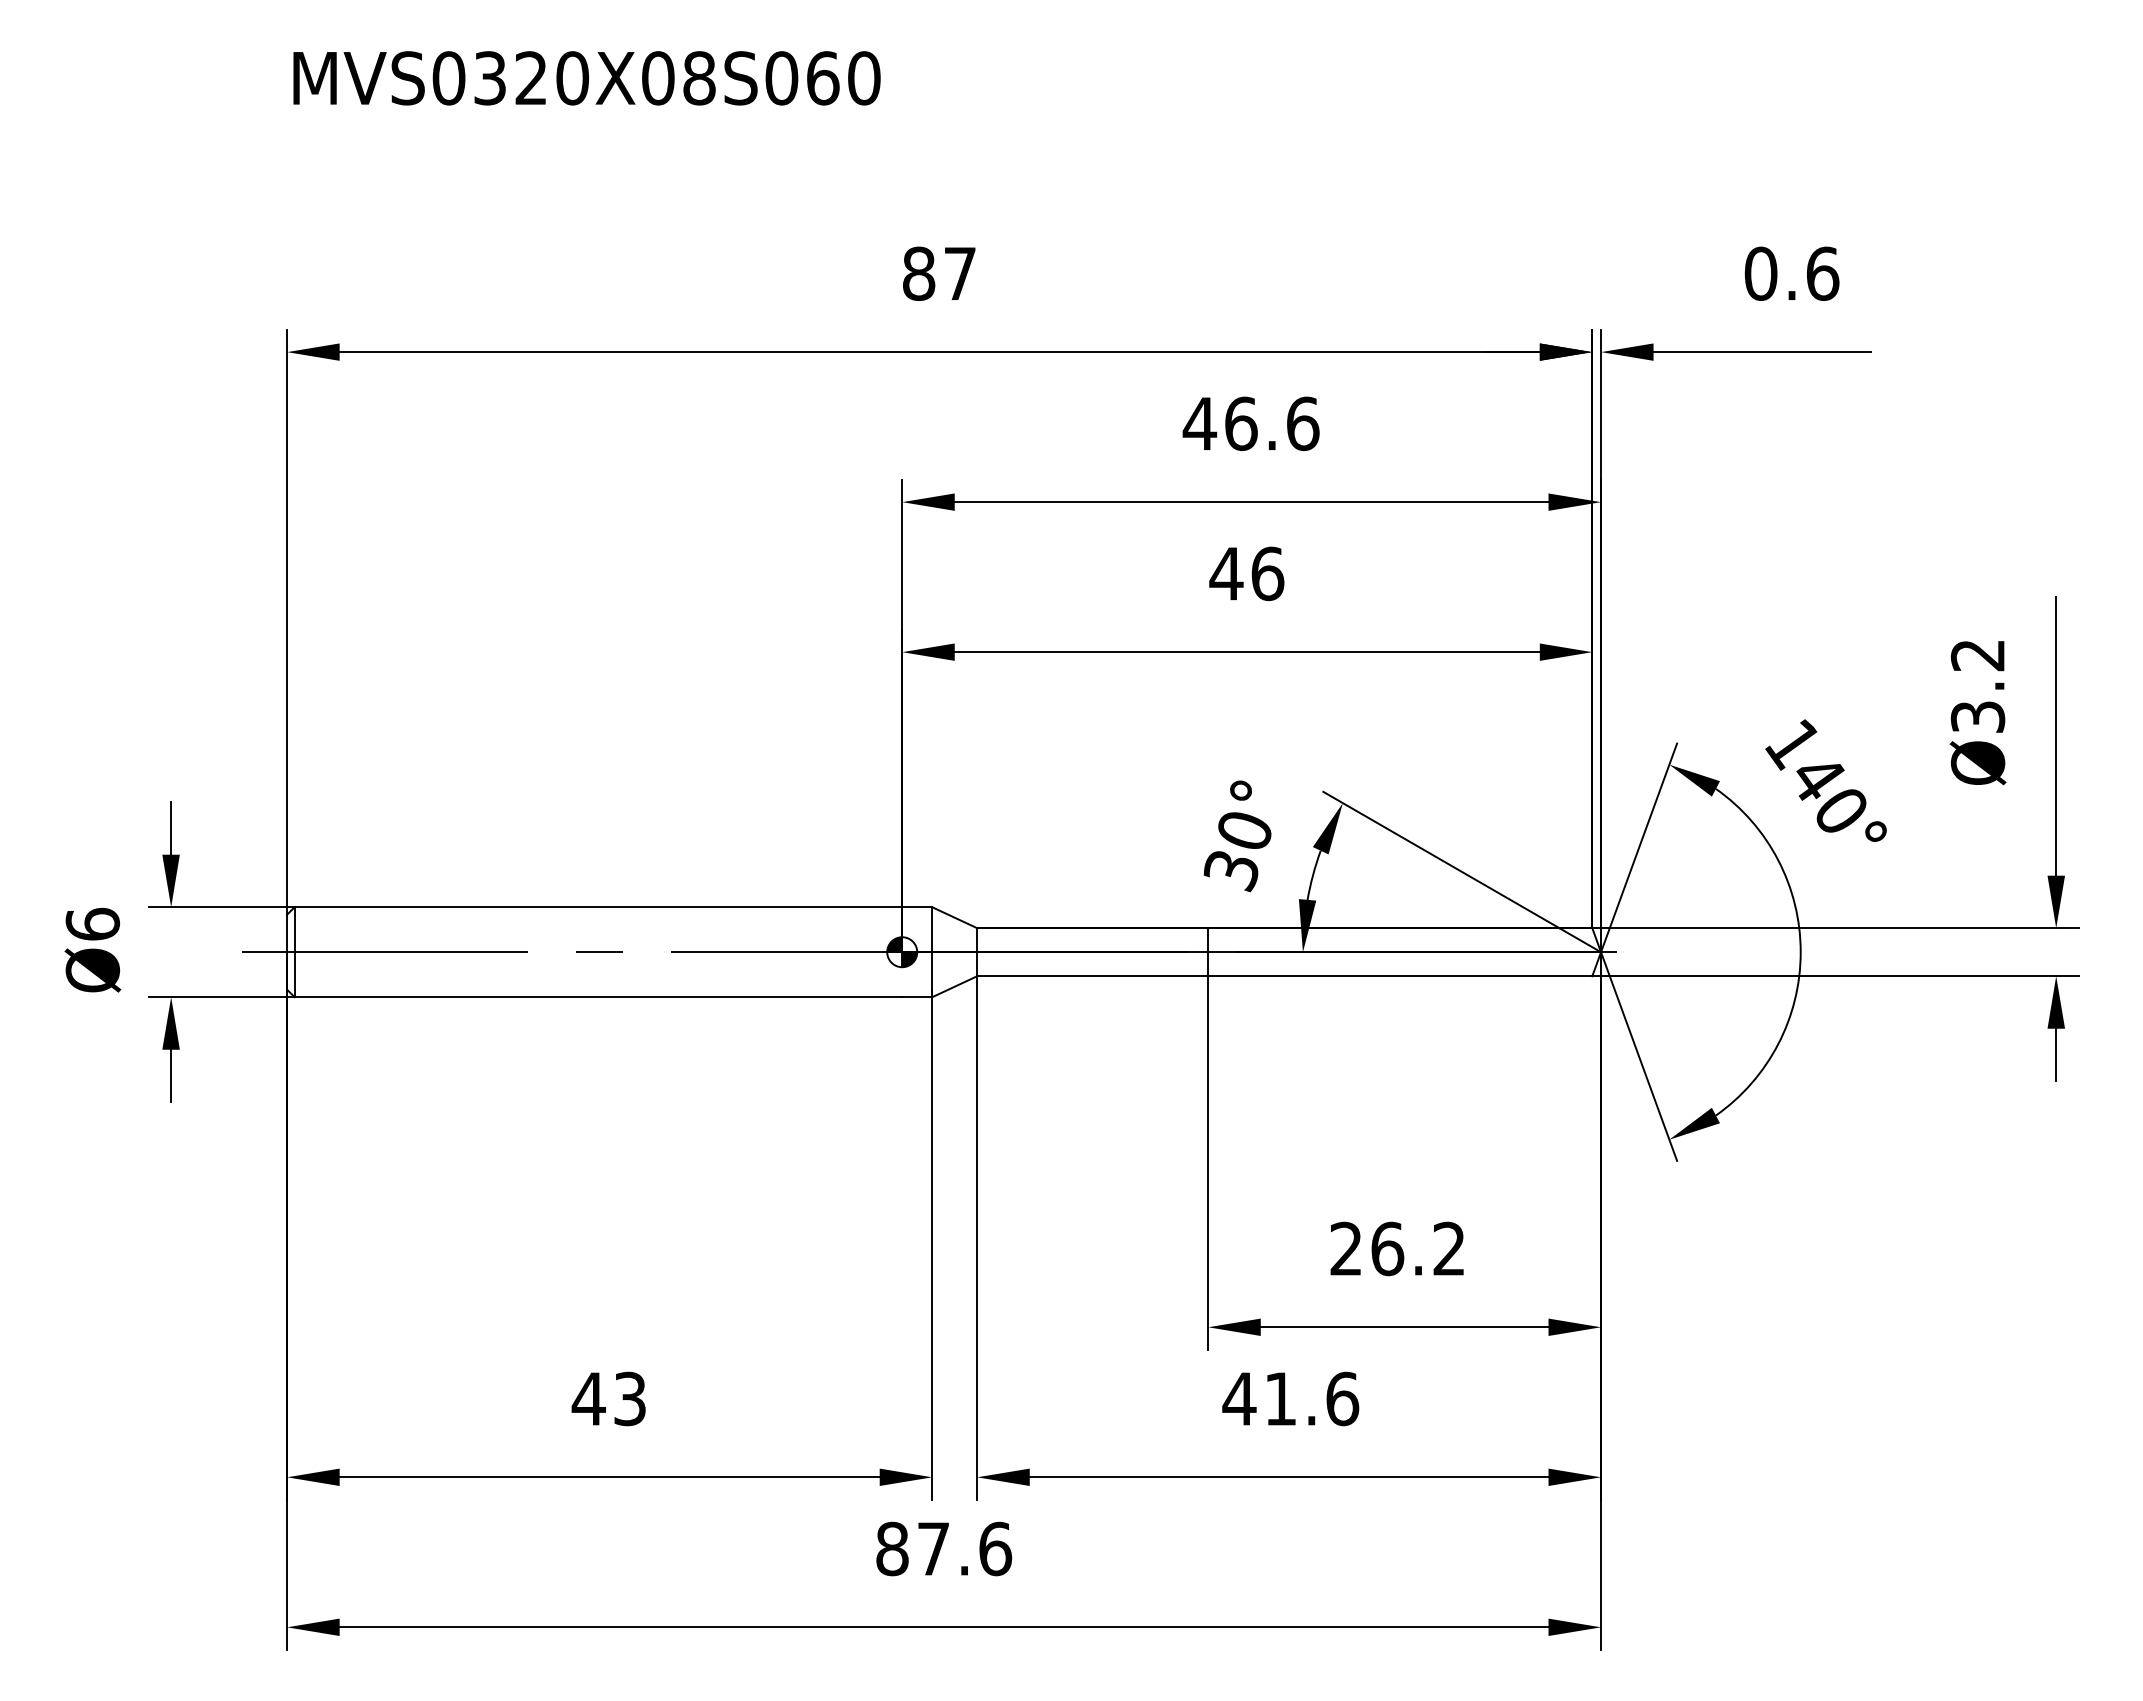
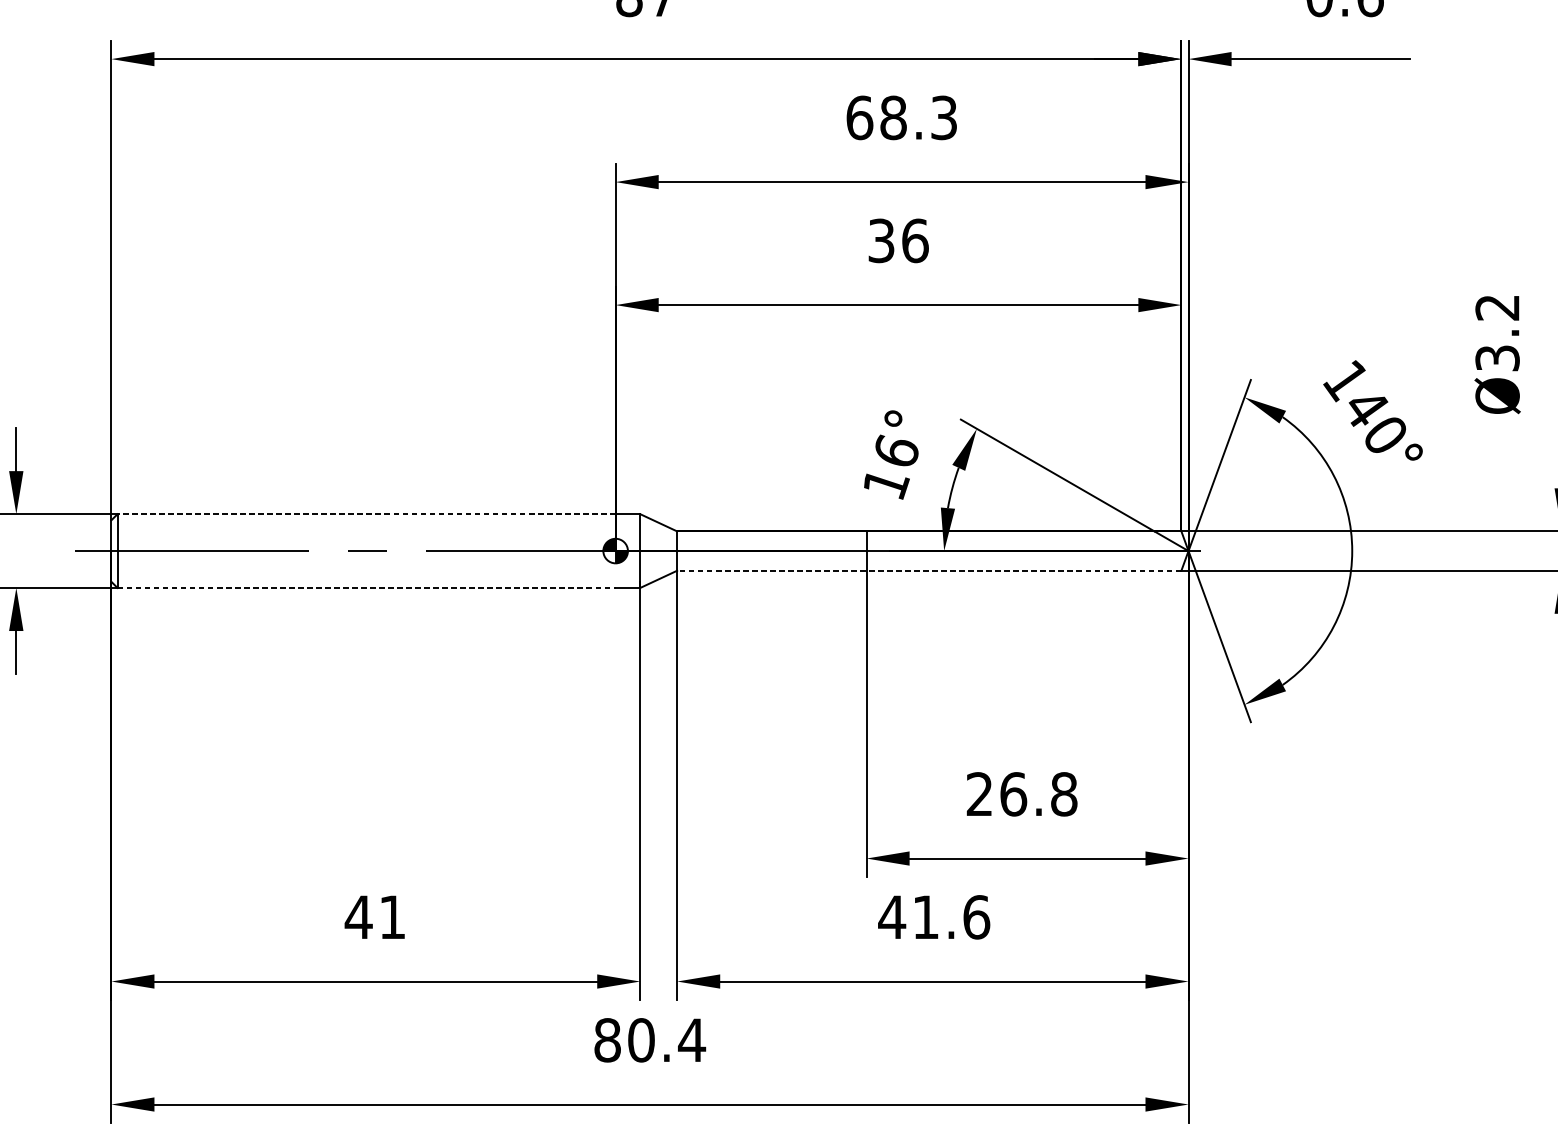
text: (1250, 423) -> (901, 117), 46.6 -> 68.3
text: (1226, 573) -> (881, 240), 46 -> 36
text: (1237, 851) -> (890, 468), 30° -> 16°
line: (598, 907) -> (366, 514), solid -> dashed
line: (1284, 976) -> (929, 570), solid -> dashed
line: (598, 997) -> (366, 588), solid -> dashed
text: (1449, 1248) -> (1064, 793), 26.2 -> 26.8
text: (629, 1398) -> (392, 916), 43 -> 41
text: (964, 1548) -> (666, 1039), 87.6 -> 80.4

